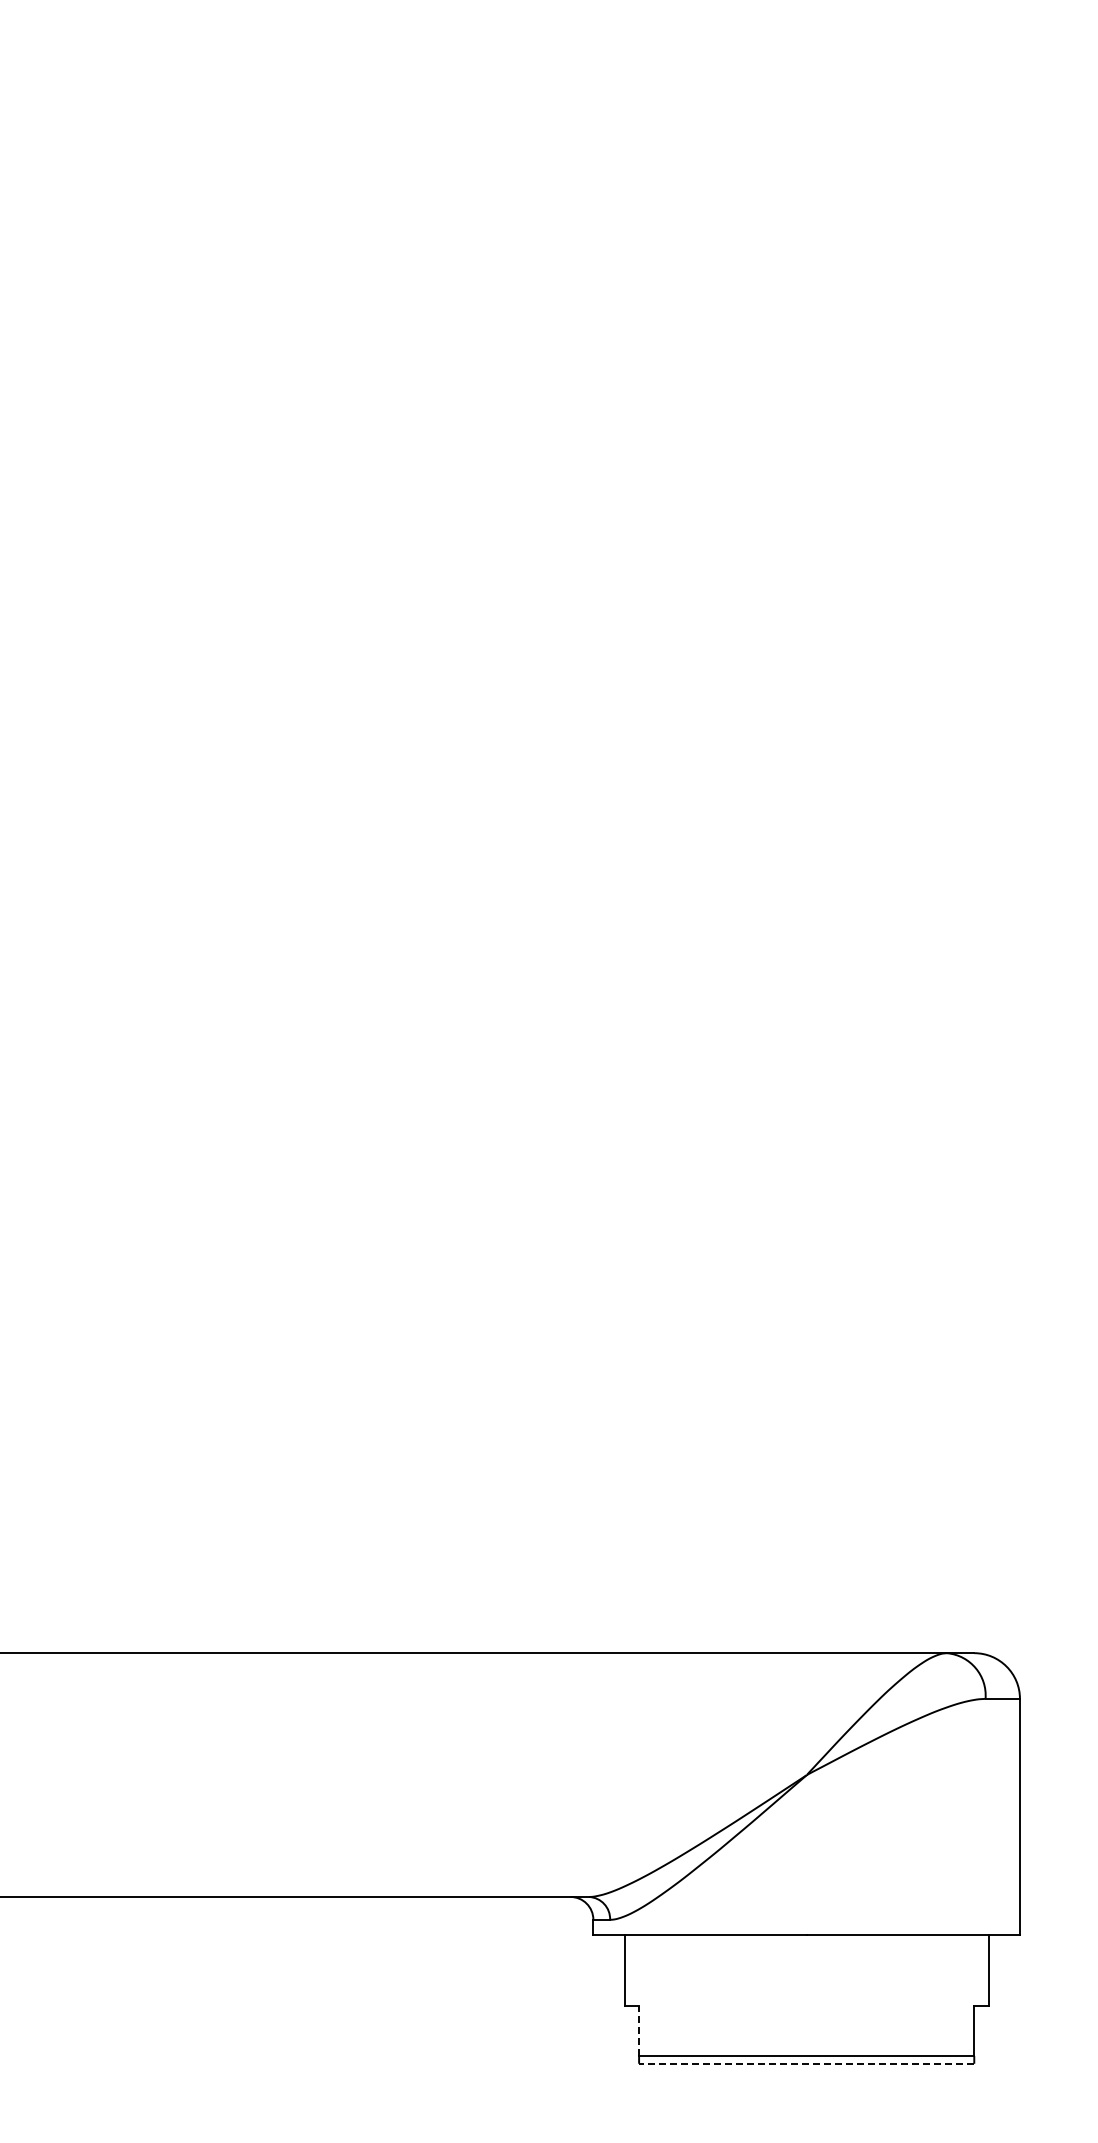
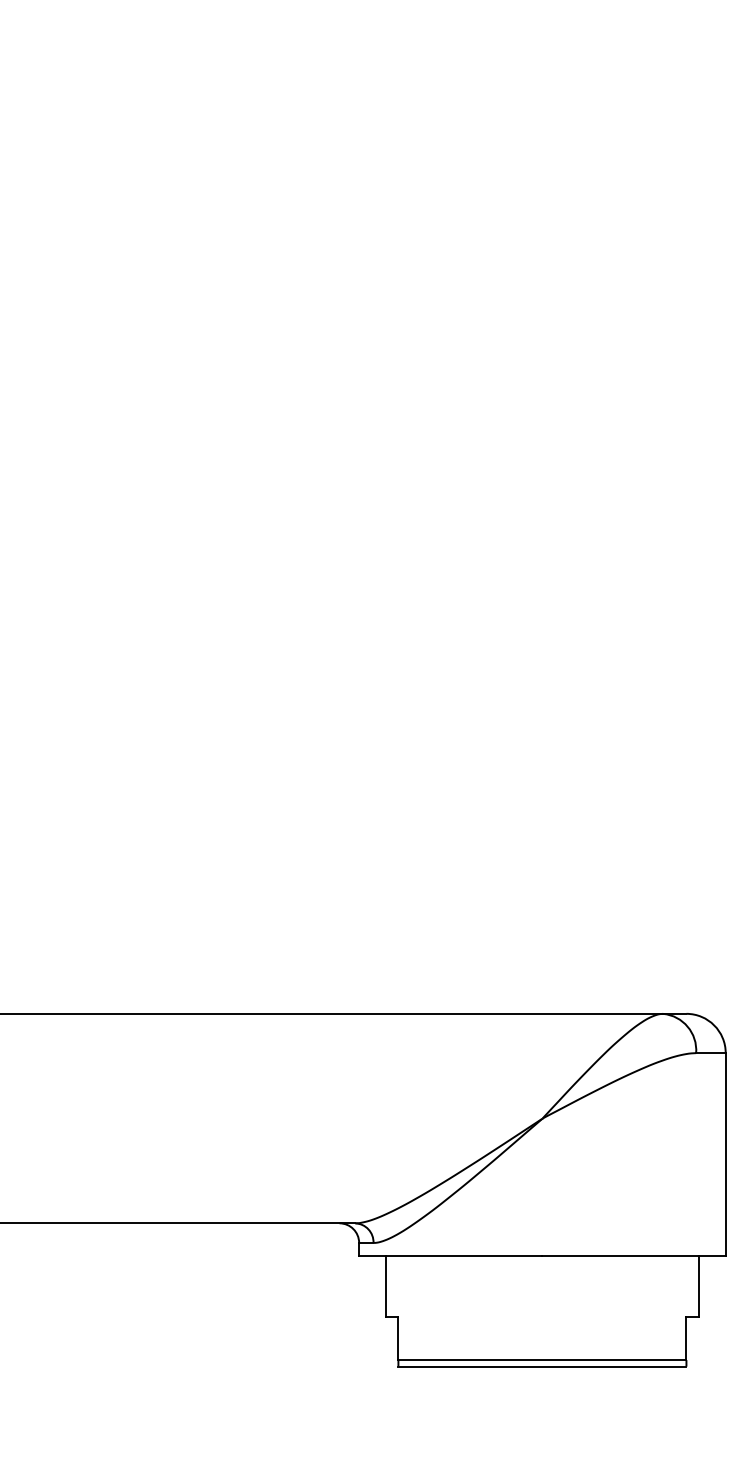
line: (639, 2030) -> (398, 1338), dashed -> solid
line: (806, 2063) -> (542, 1366), dashed -> solid

